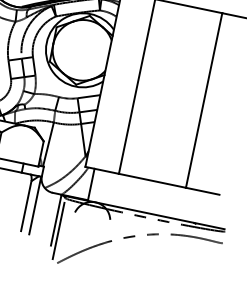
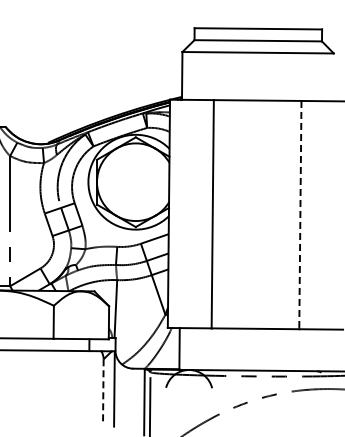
line: (204, 100) -> (300, 215), solid -> dashed
line: (26, 205) -> (103, 391), solid -> dashed

